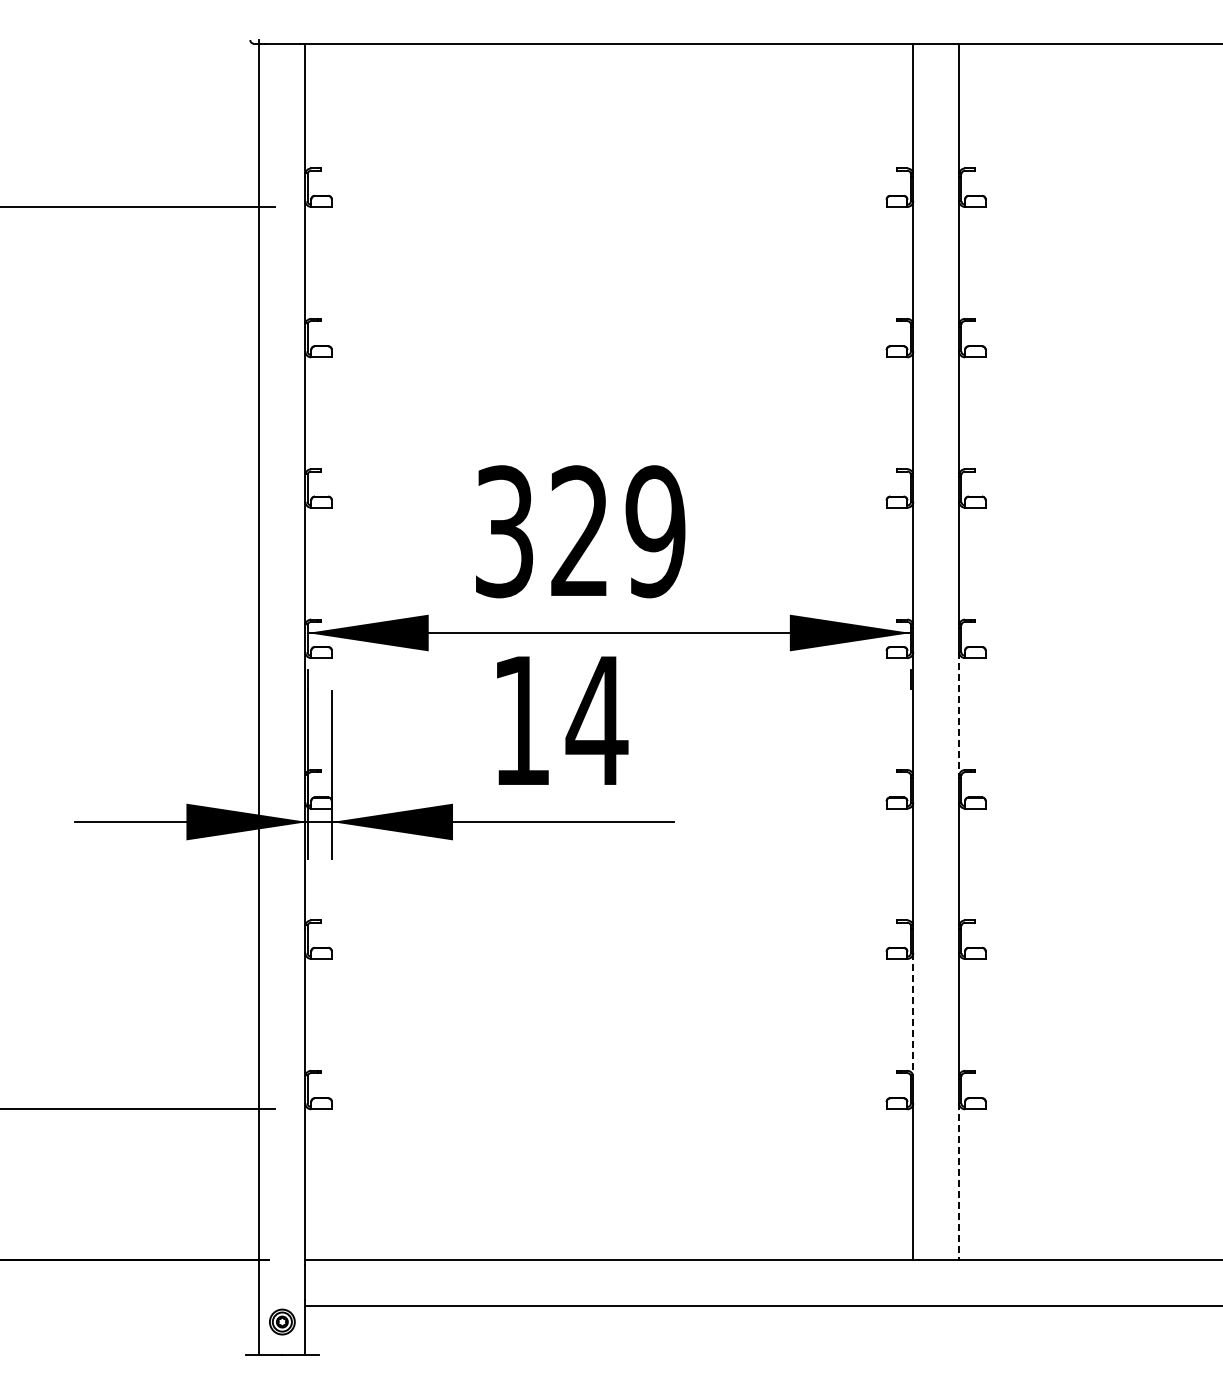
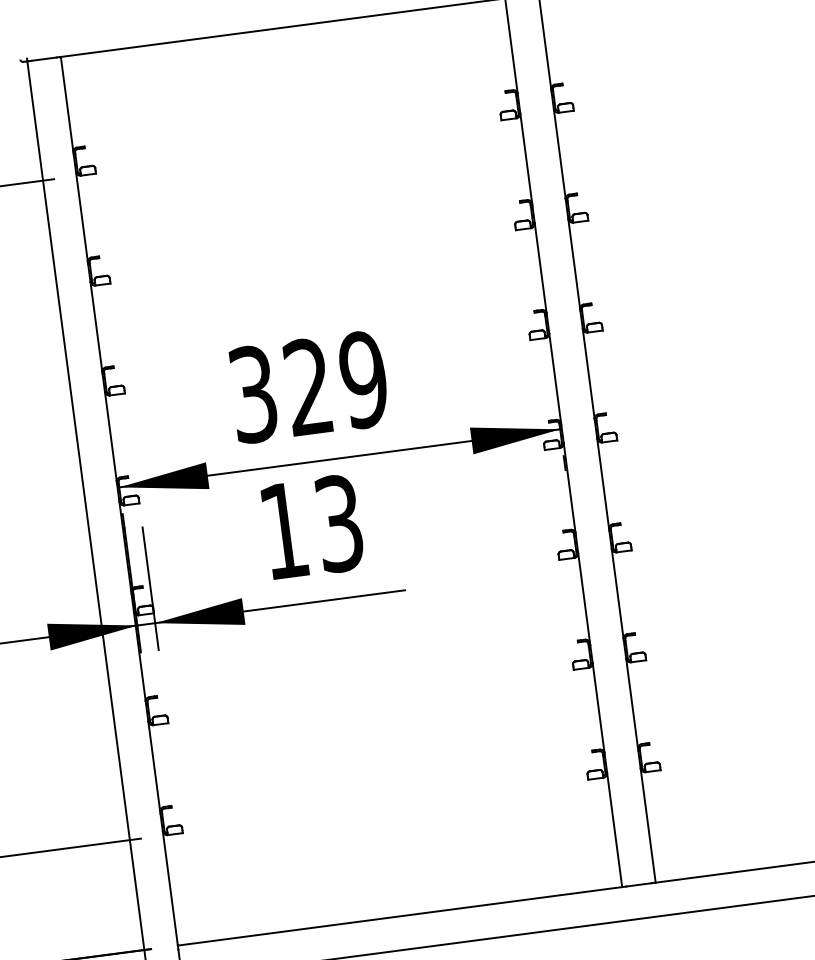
line: (959, 713) -> (603, 483), dashed -> solid
text: (596, 720) -> (338, 523), 14 -> 13
line: (913, 1014) -> (598, 707), dashed -> solid
line: (959, 1182) -> (648, 826), dashed -> solid

